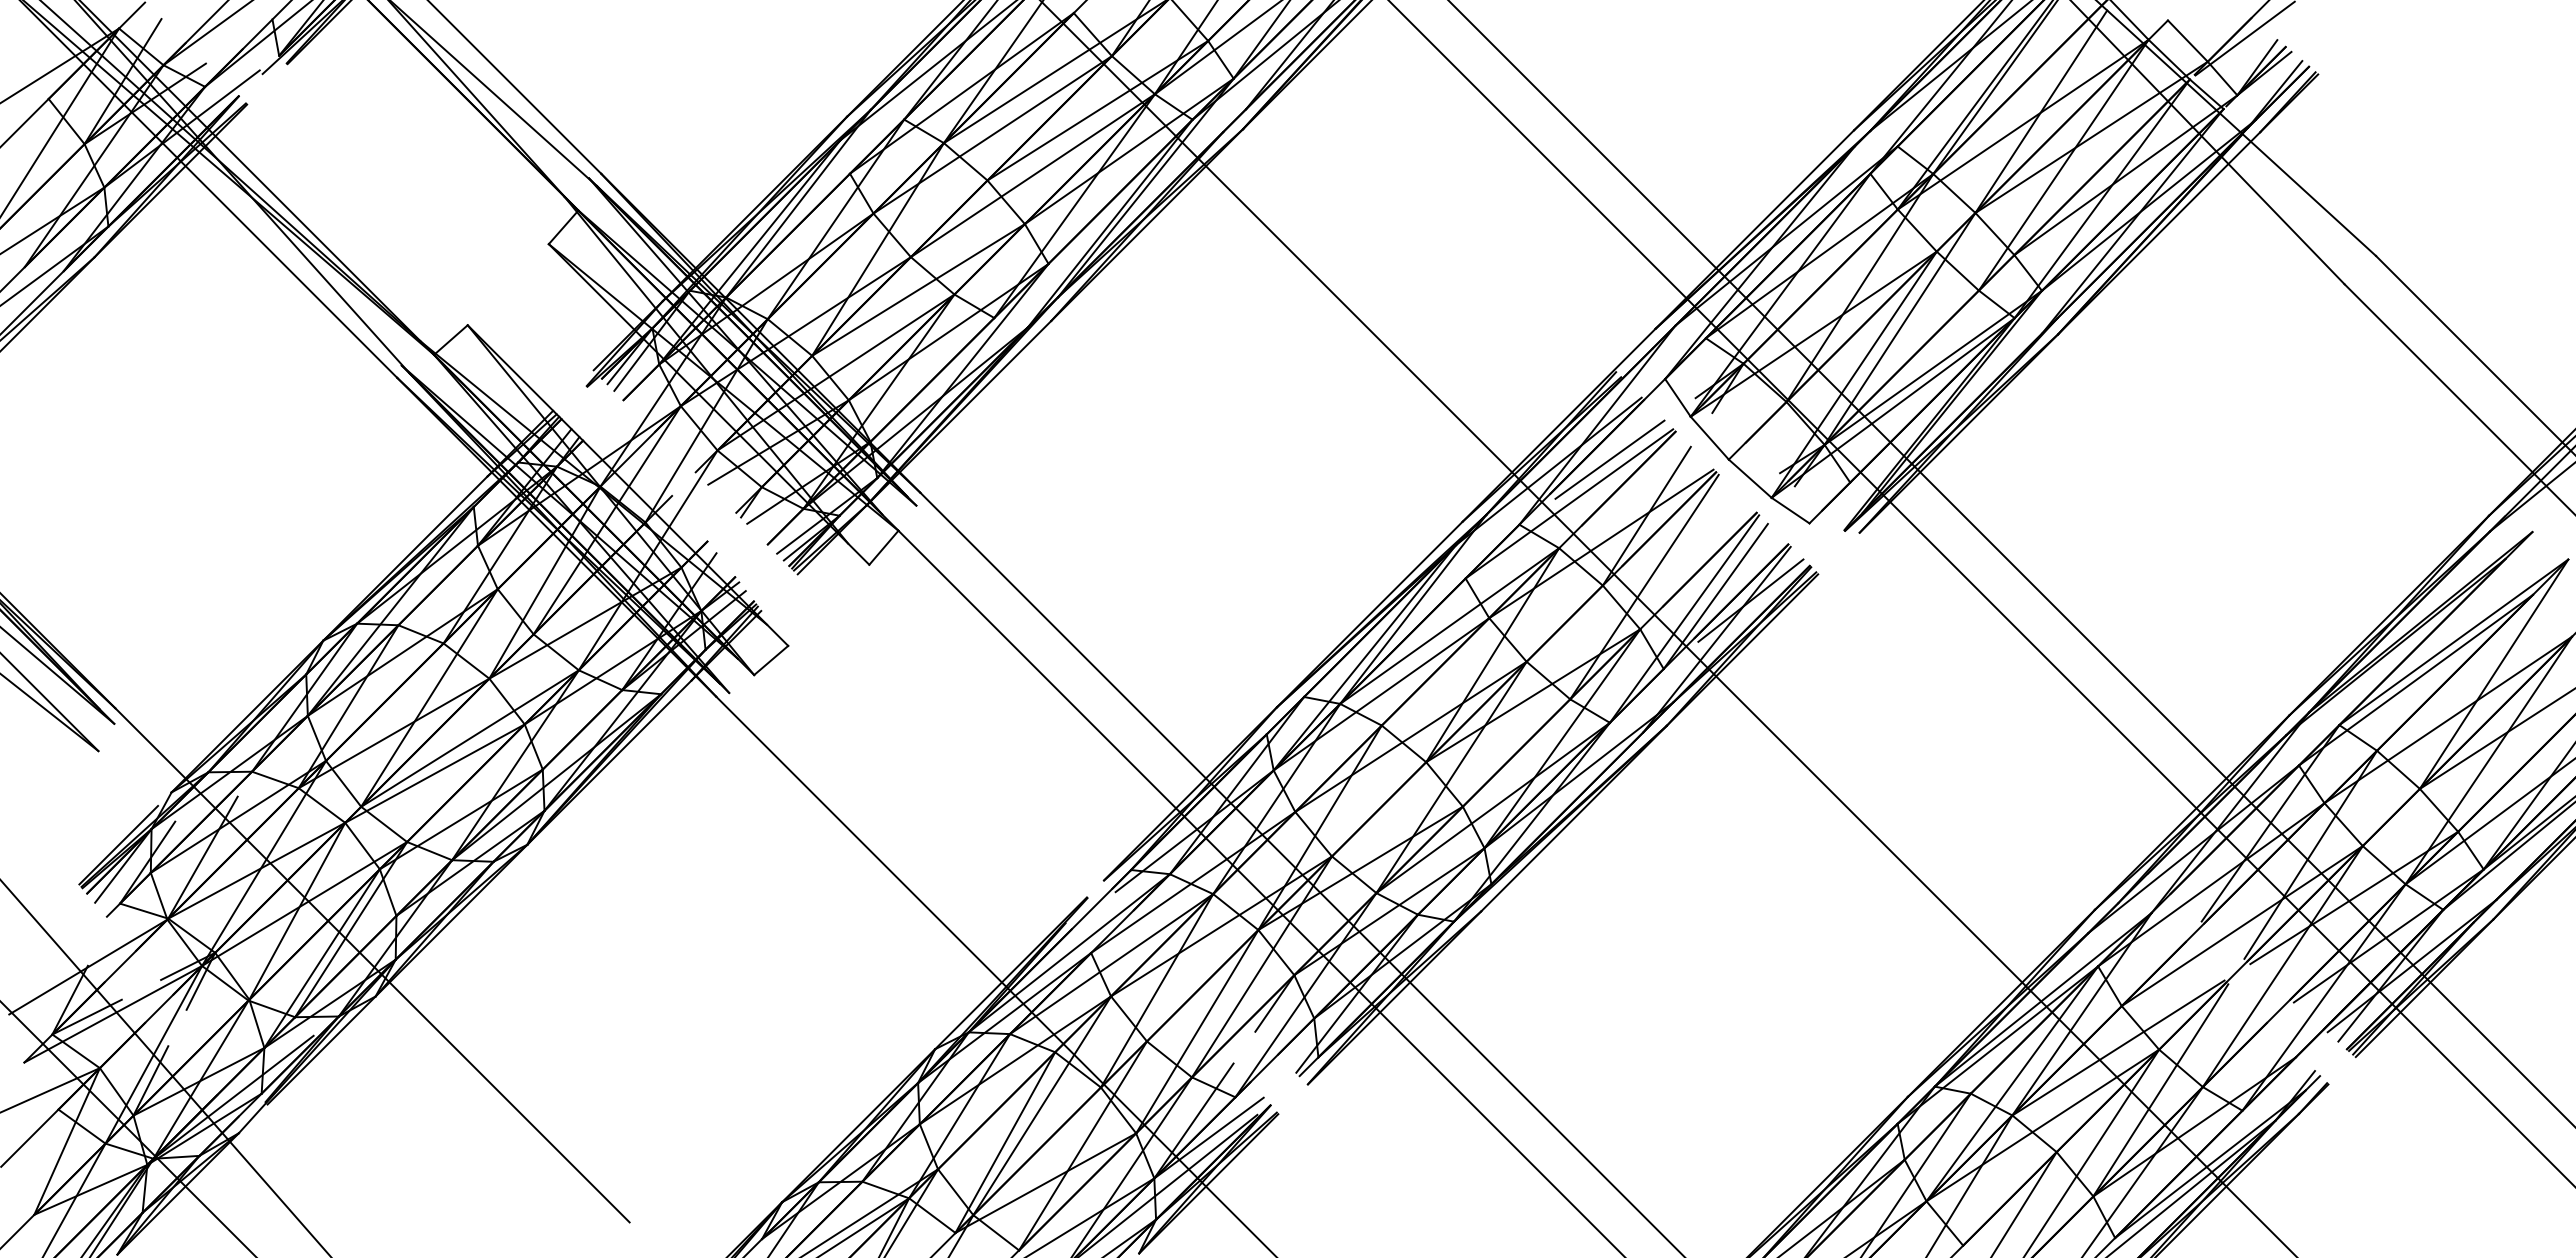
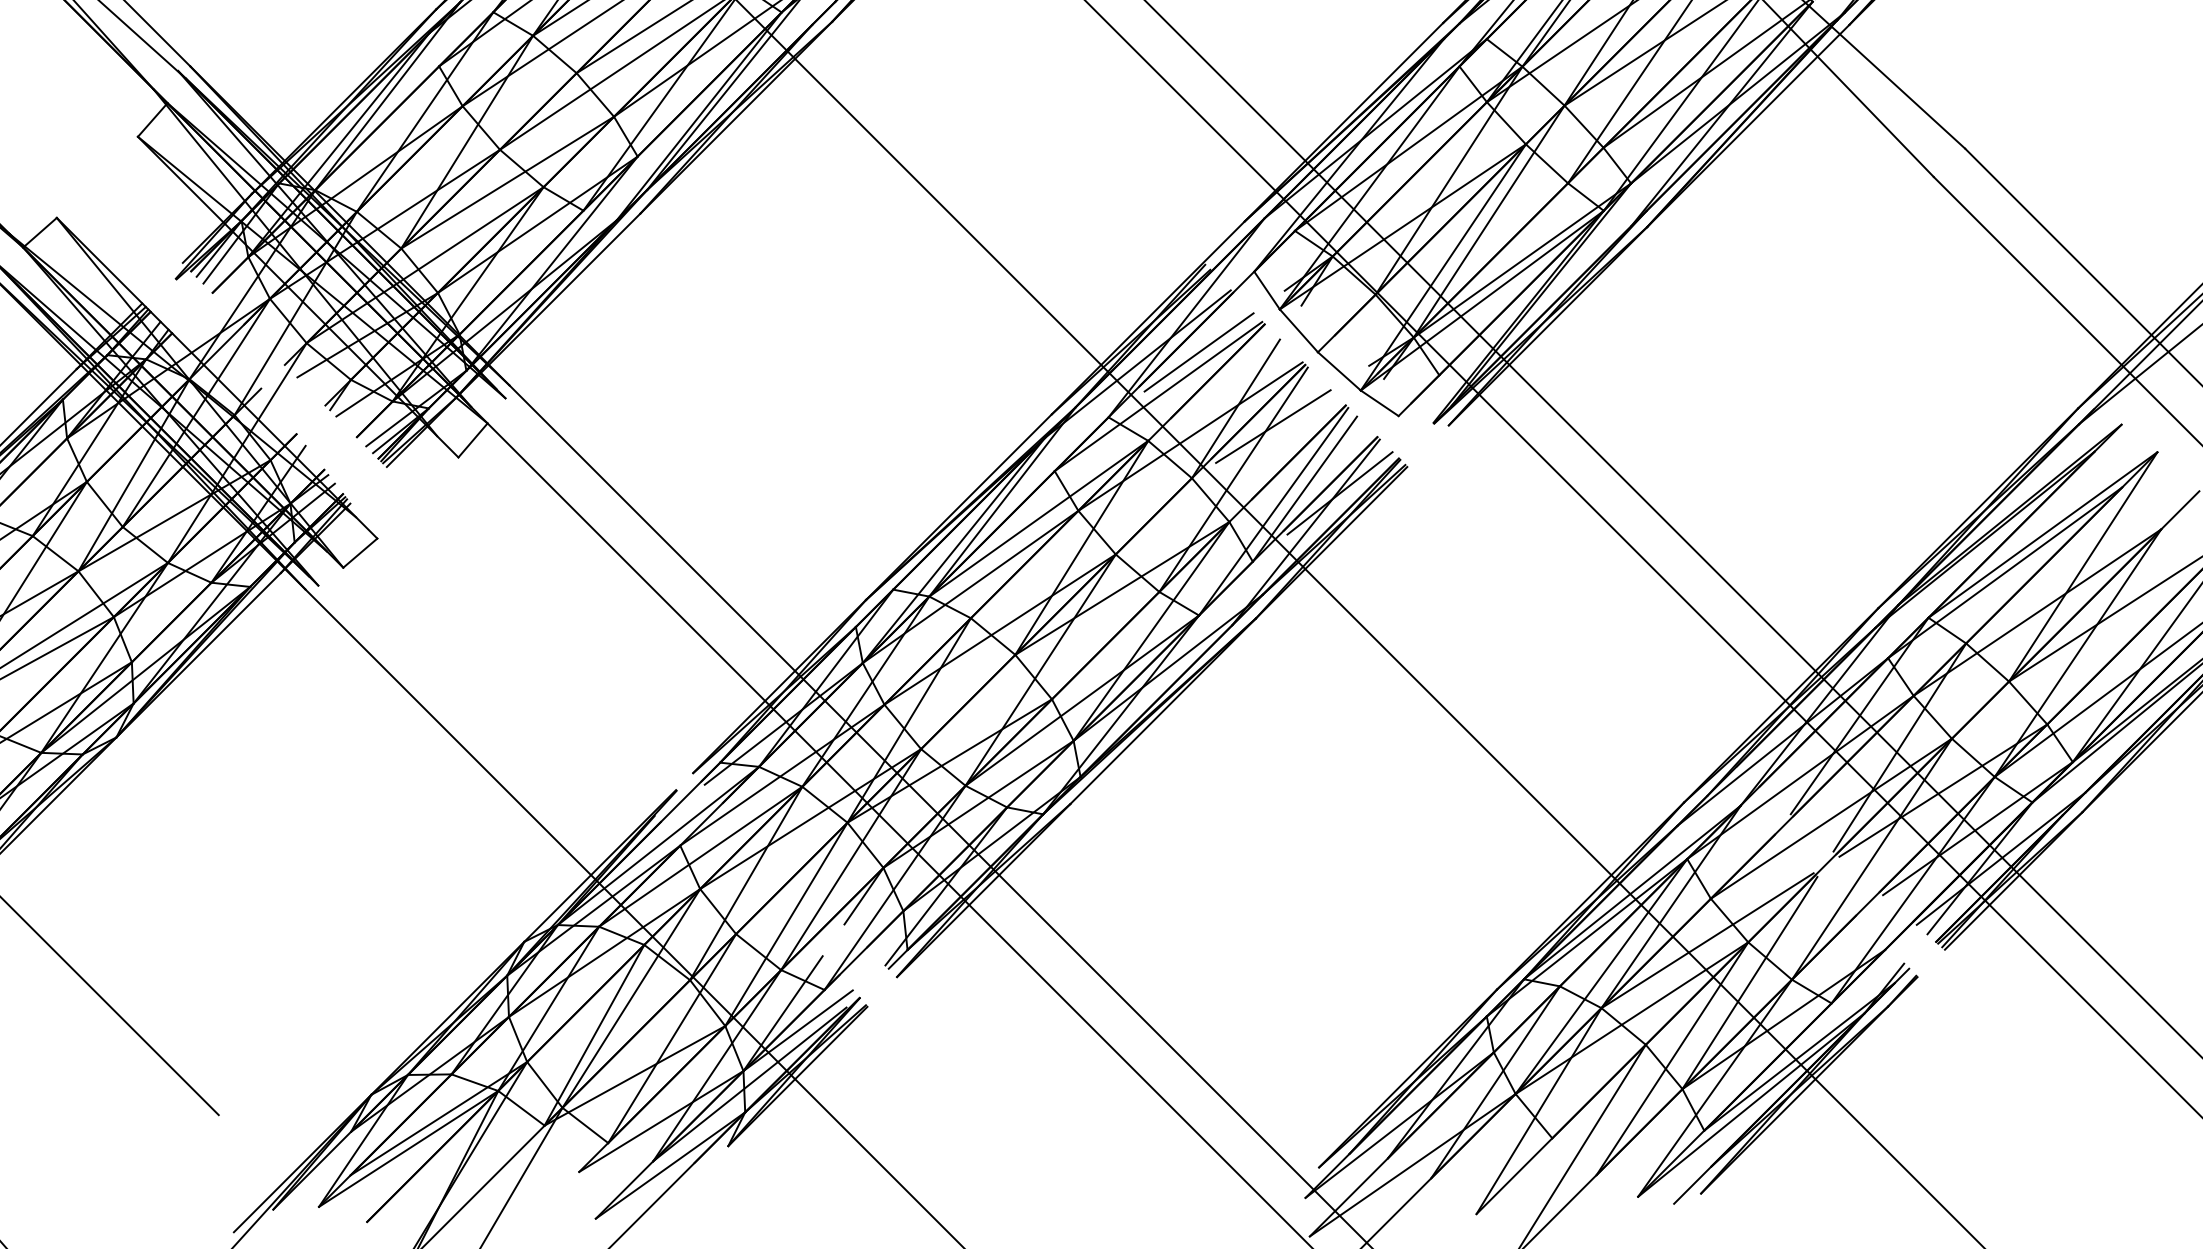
line: (1683, 533) -> (1272, 426), added

